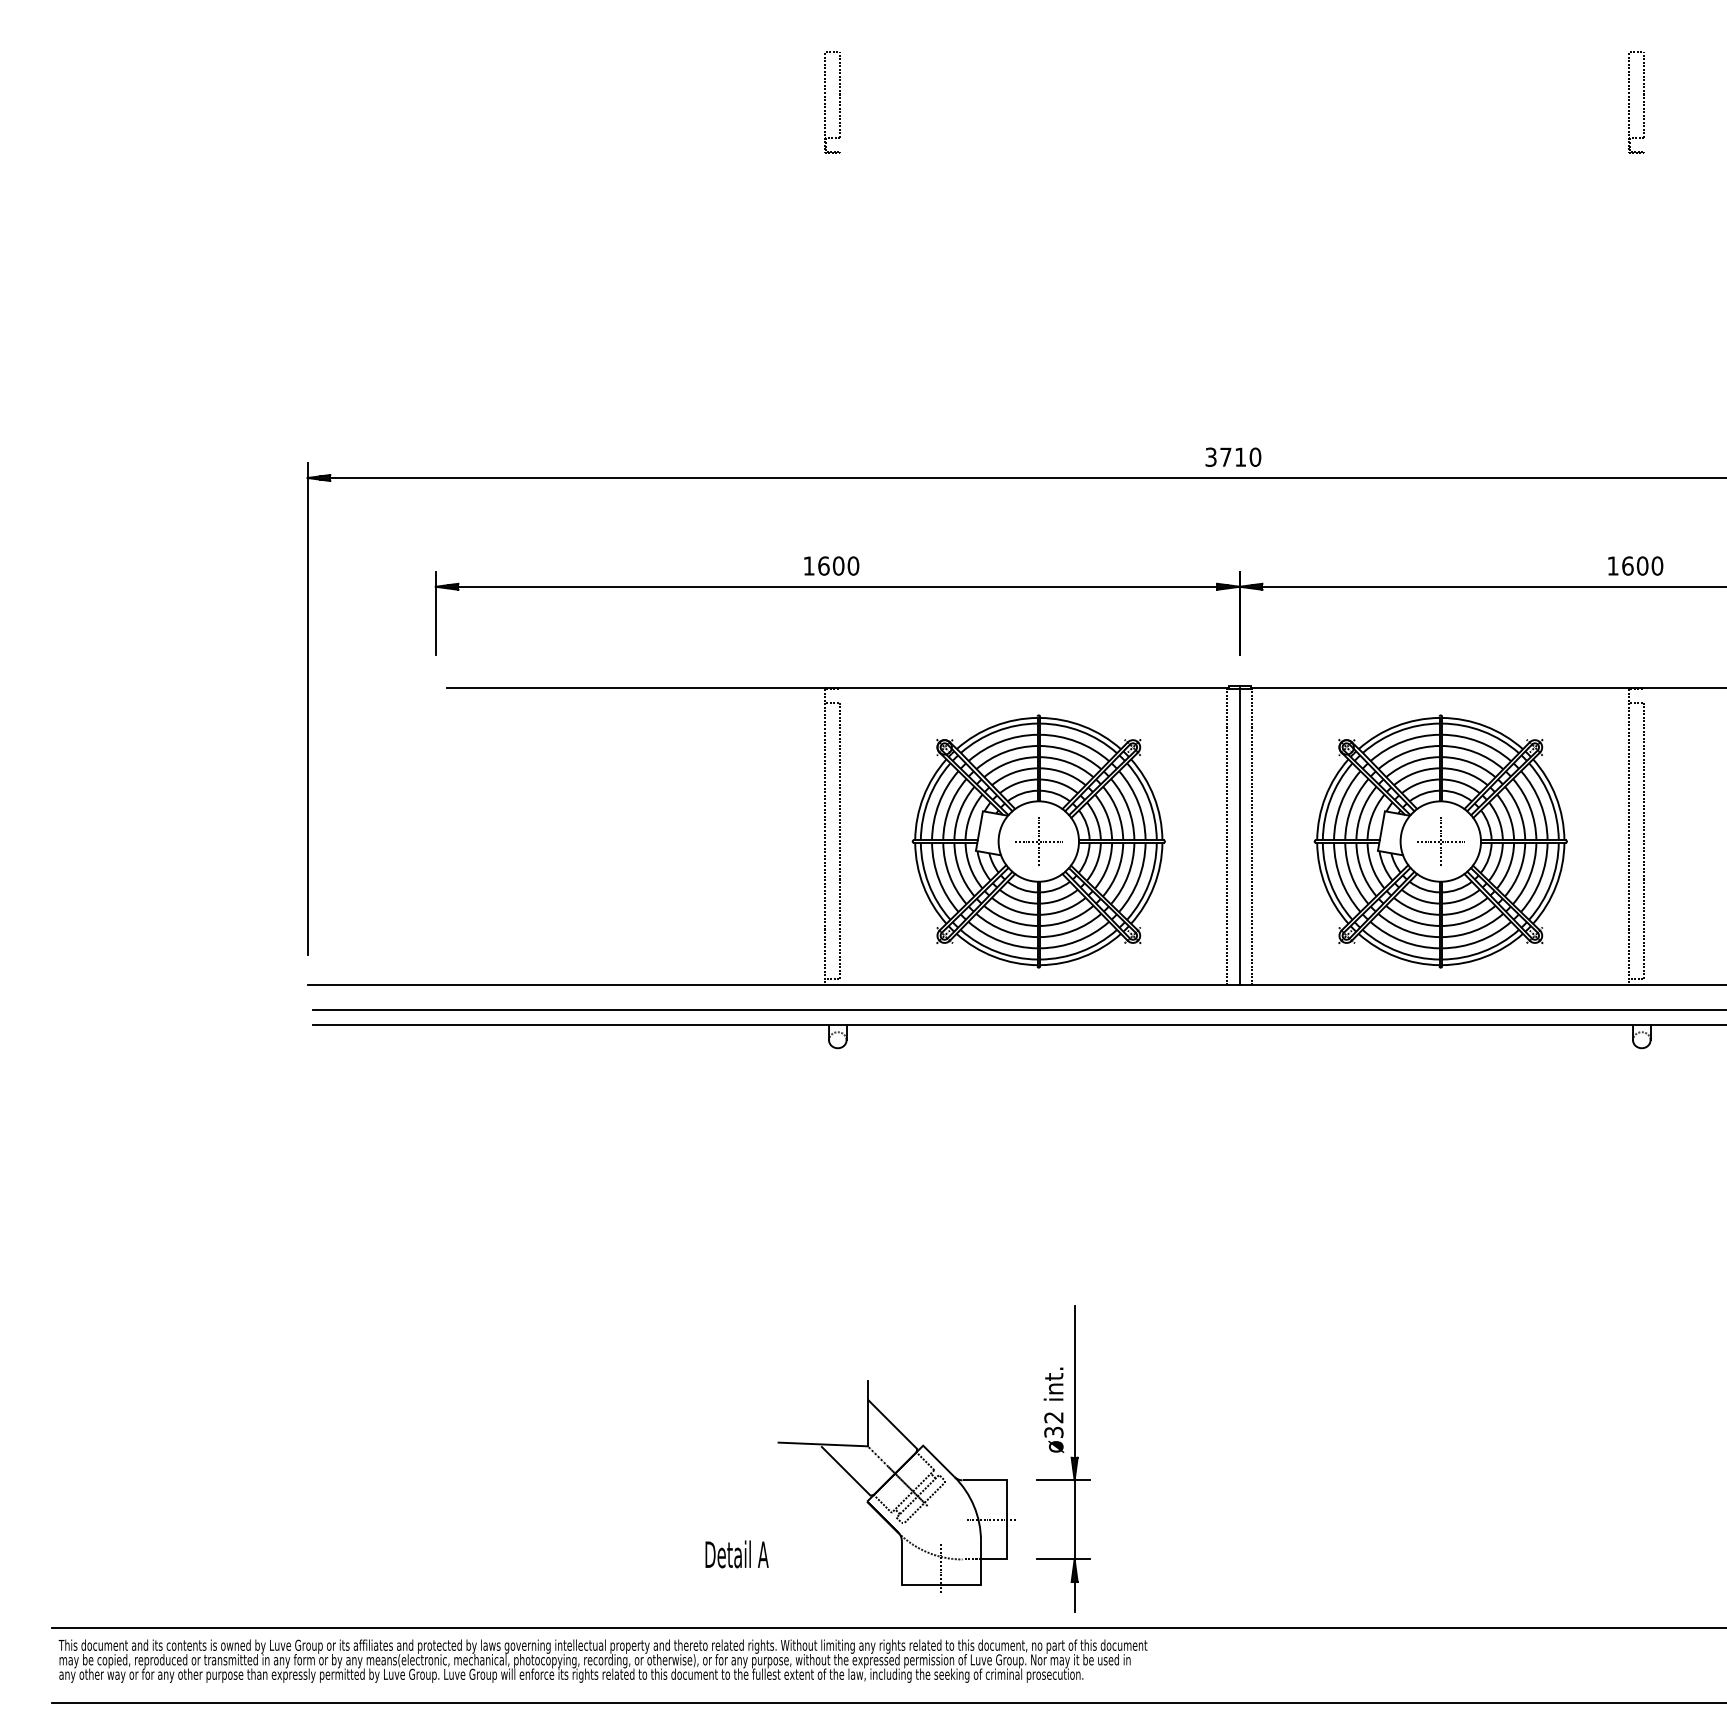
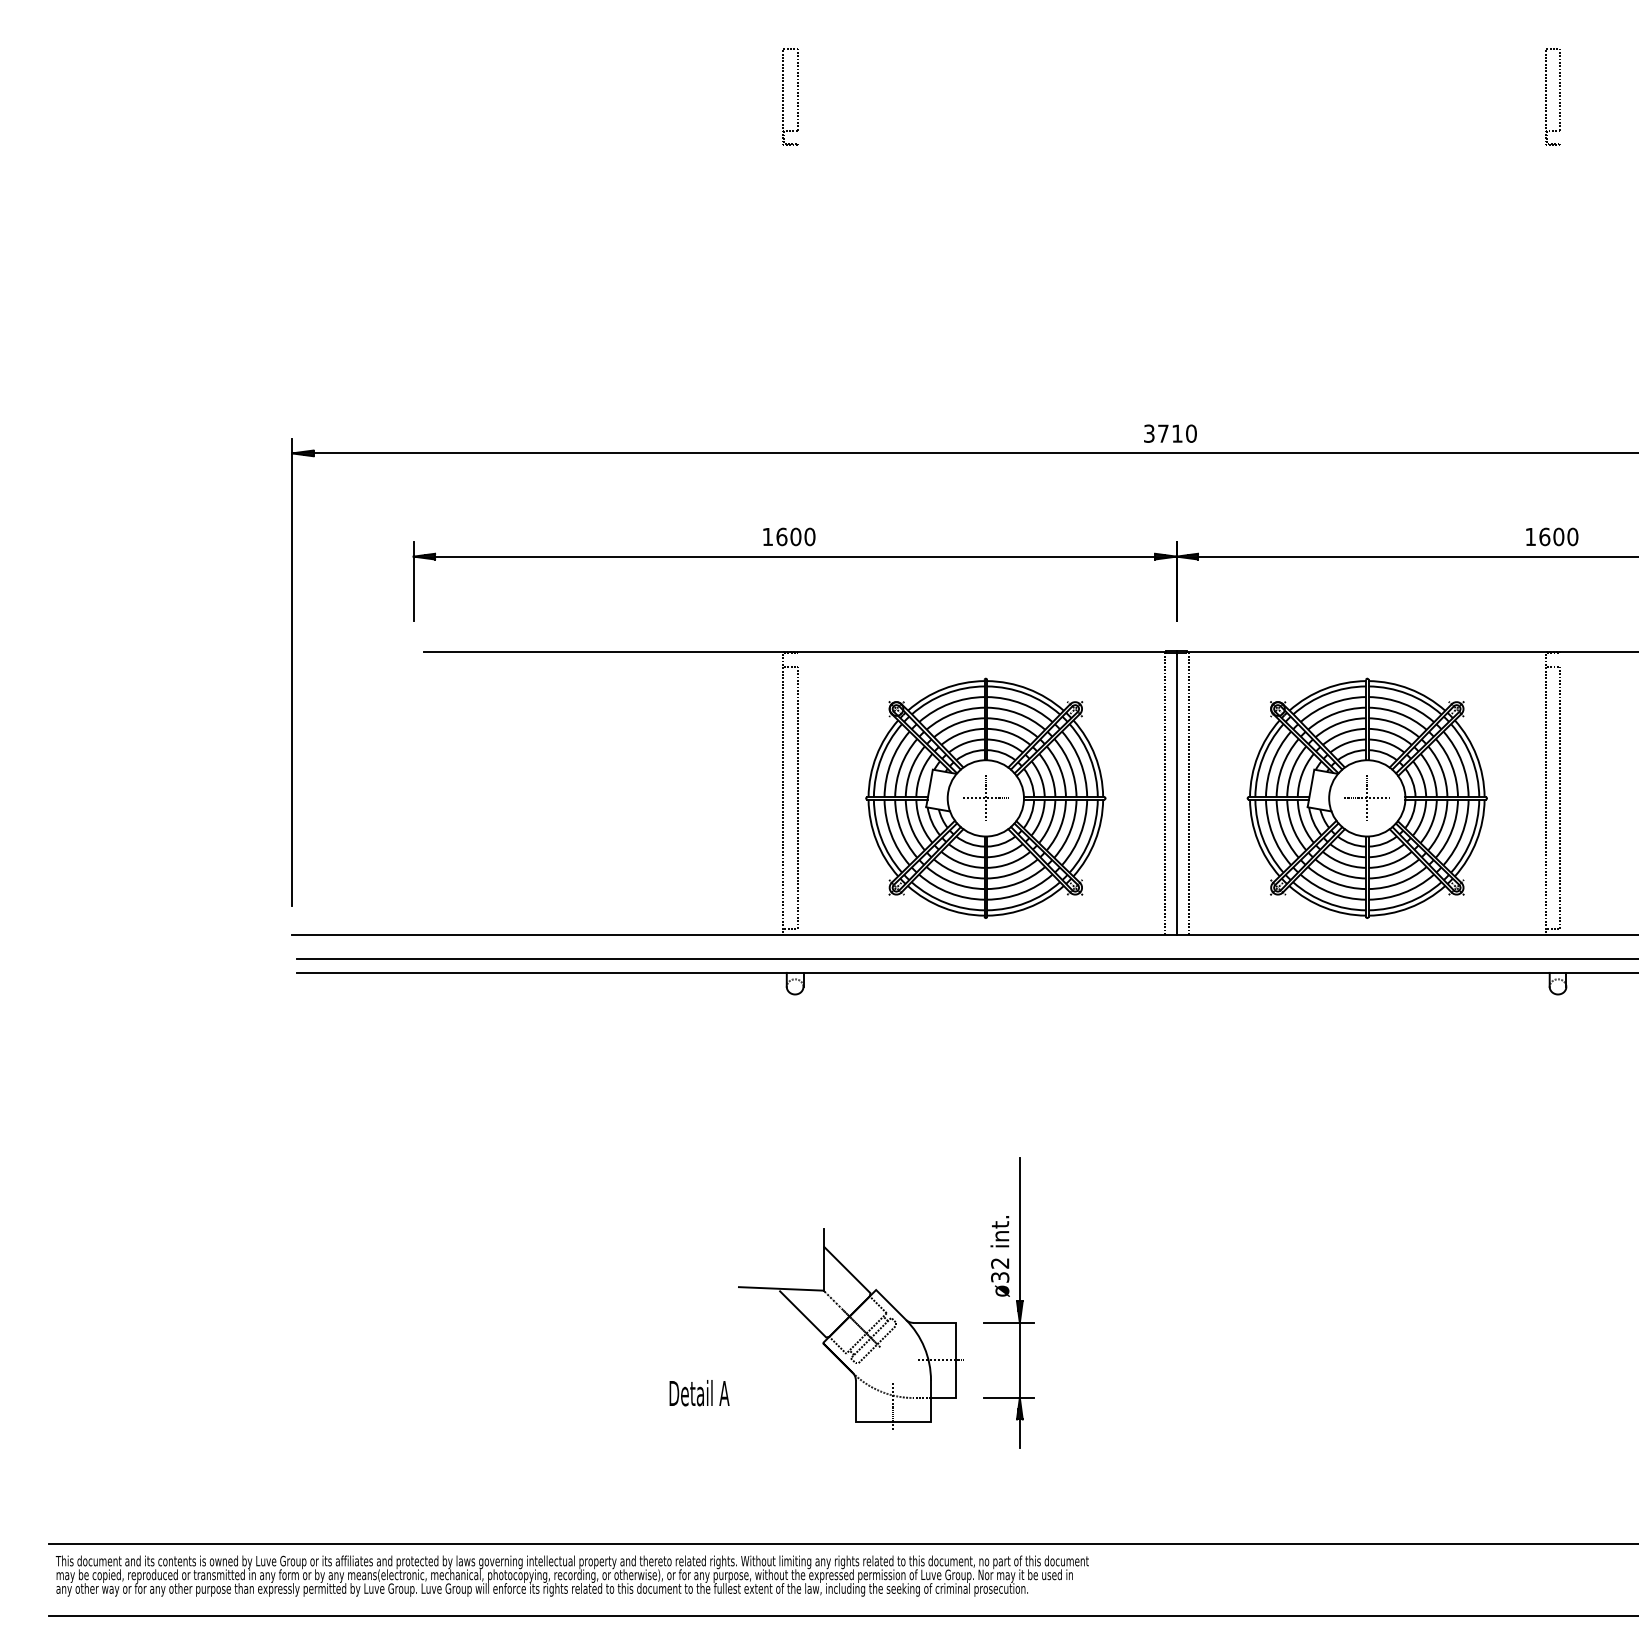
part: (897, 1458) -> (851, 1302), moved

